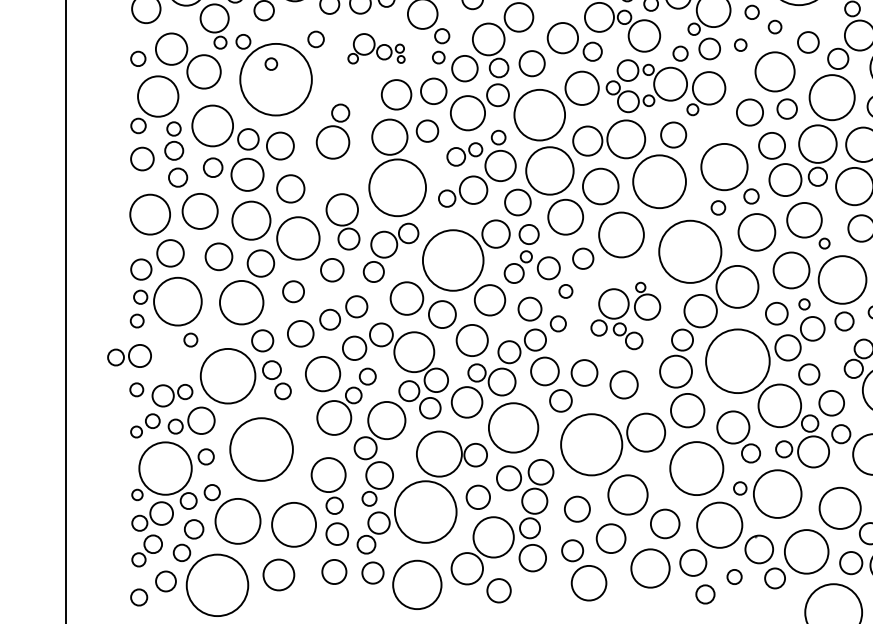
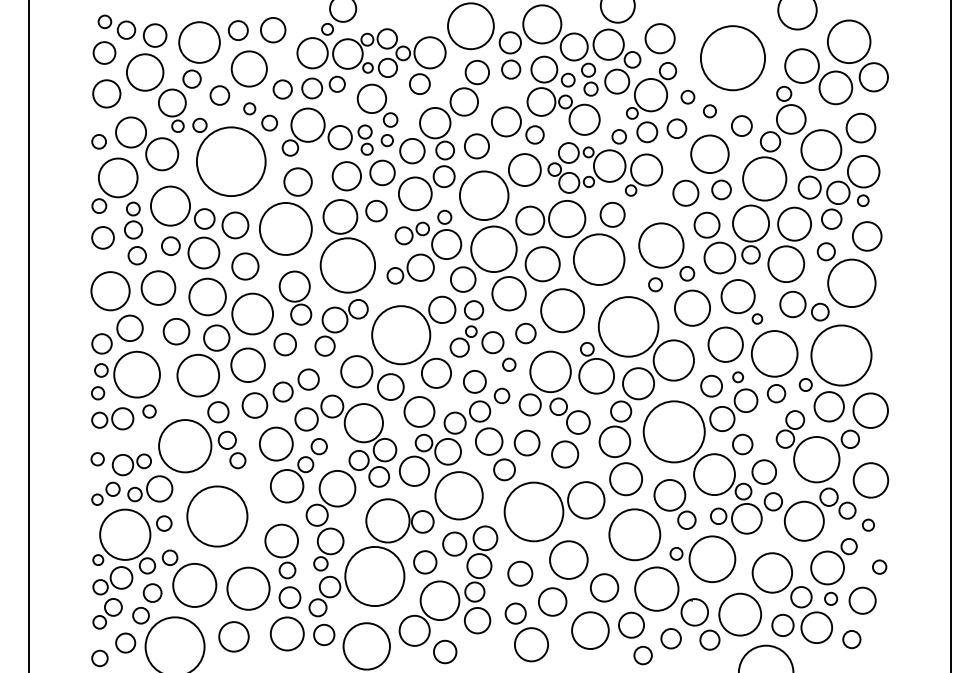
part: (740, 45) -> (676, 128), size x1.67
part: (376, 48) -> (327, 131), size x1.67
part: (271, 63) -> (249, 108), moved
part: (332, 131) -> (285, 211), size x1.67
part: (292, 291) -> (247, 364), size x1.67
part: (625, 316) -> (566, 388), size x1.43
part: (129, 355) -> (112, 418), moved
part: (333, 571) -> (286, 633), size x1.43
part: (733, 576) -> (670, 638), size x1.43

